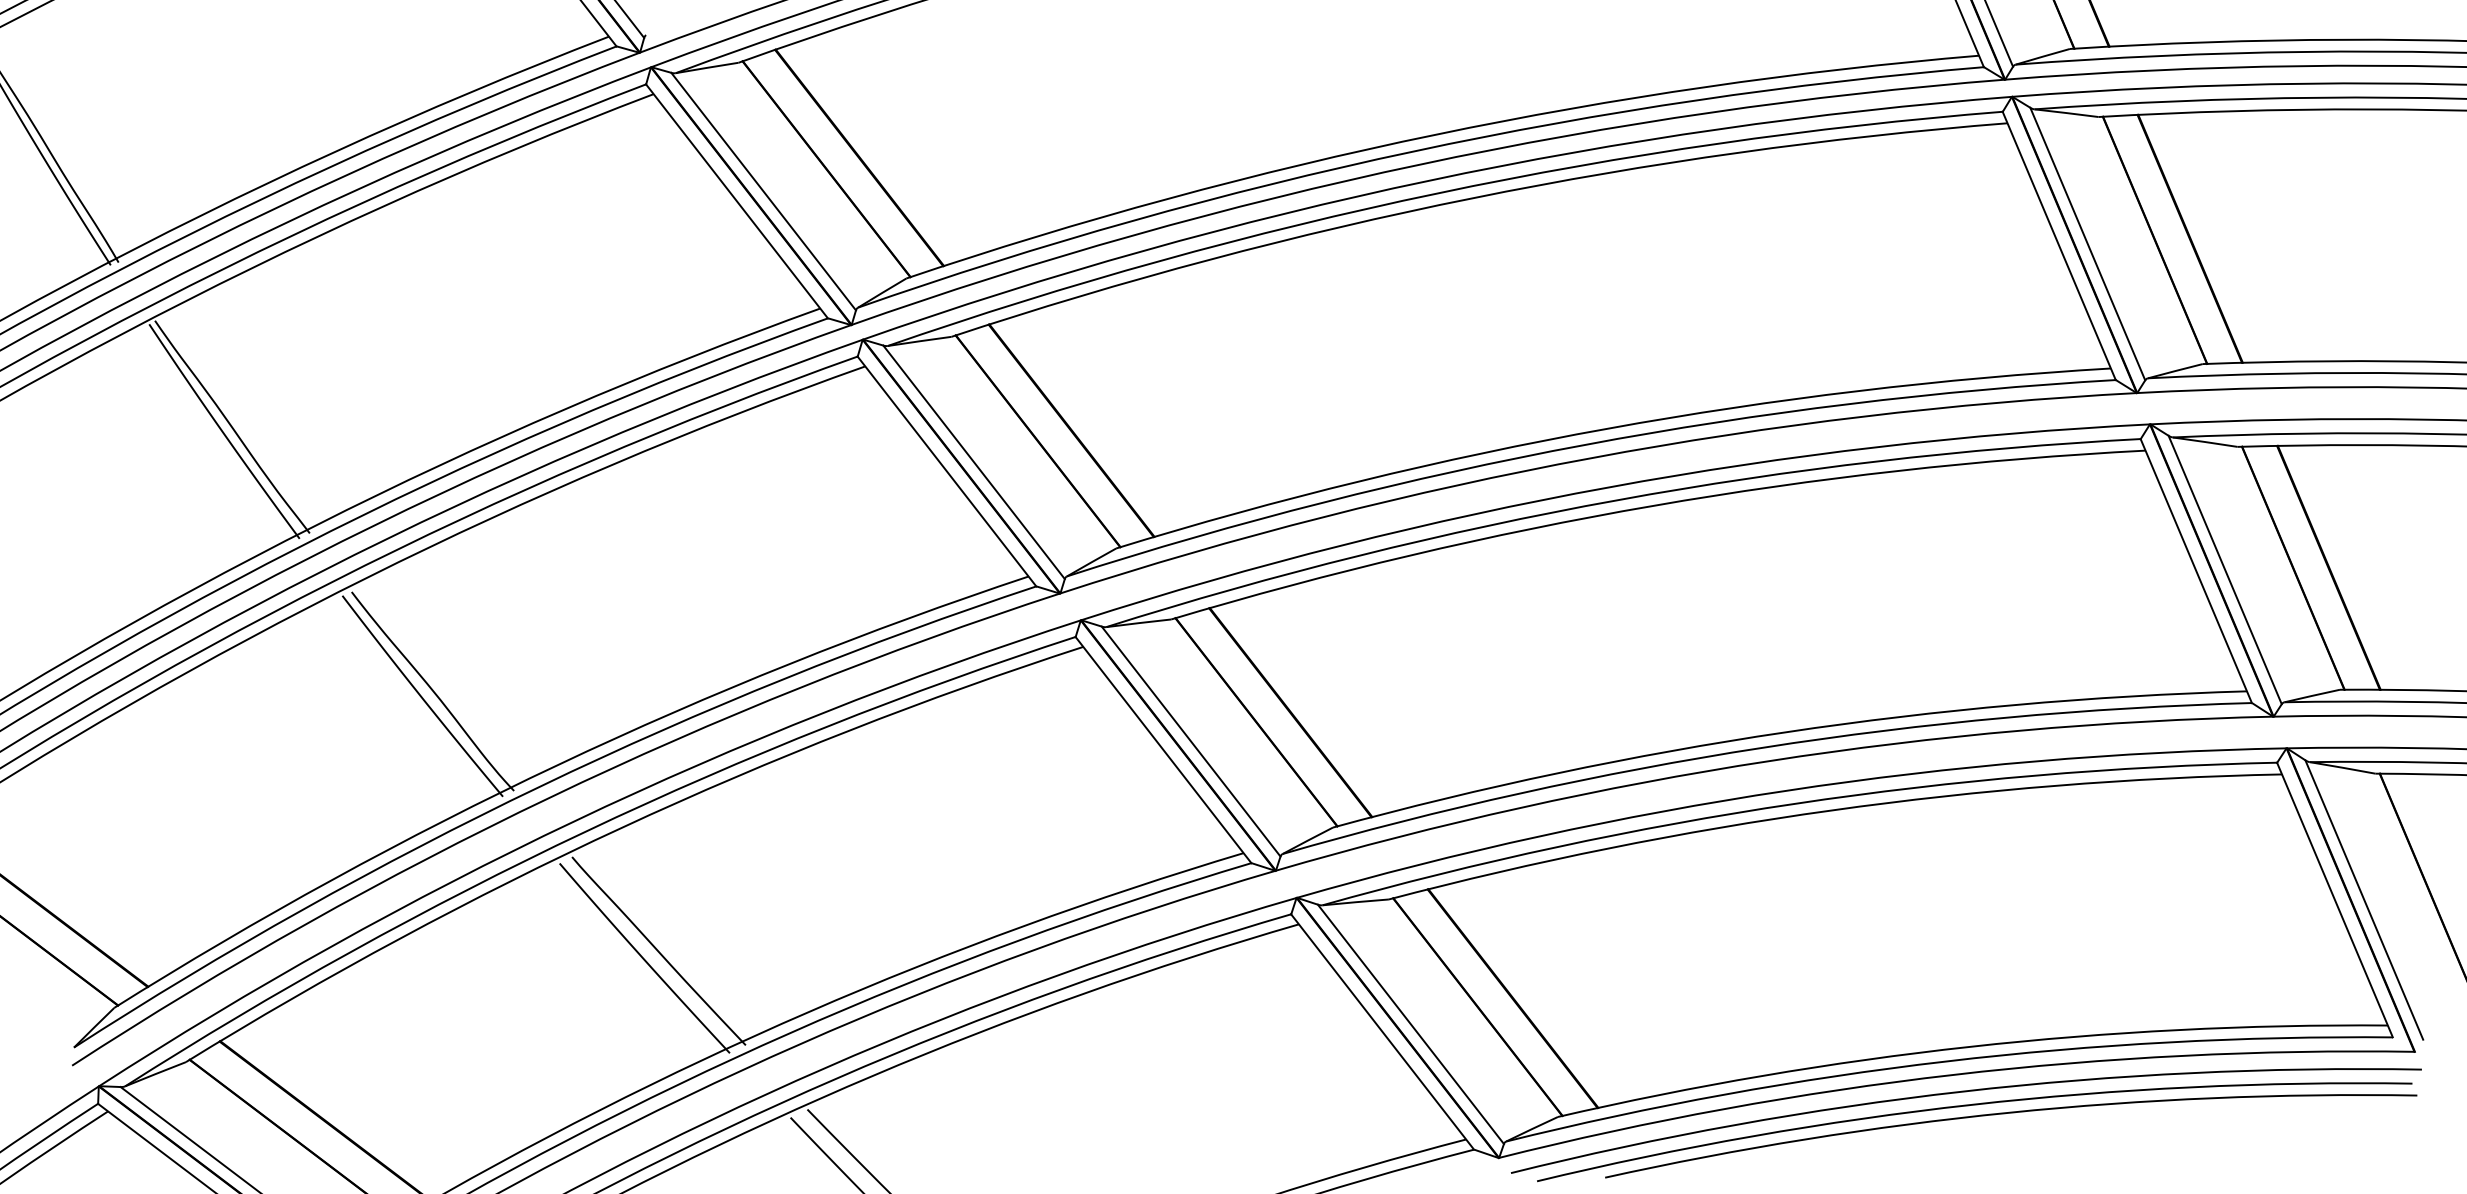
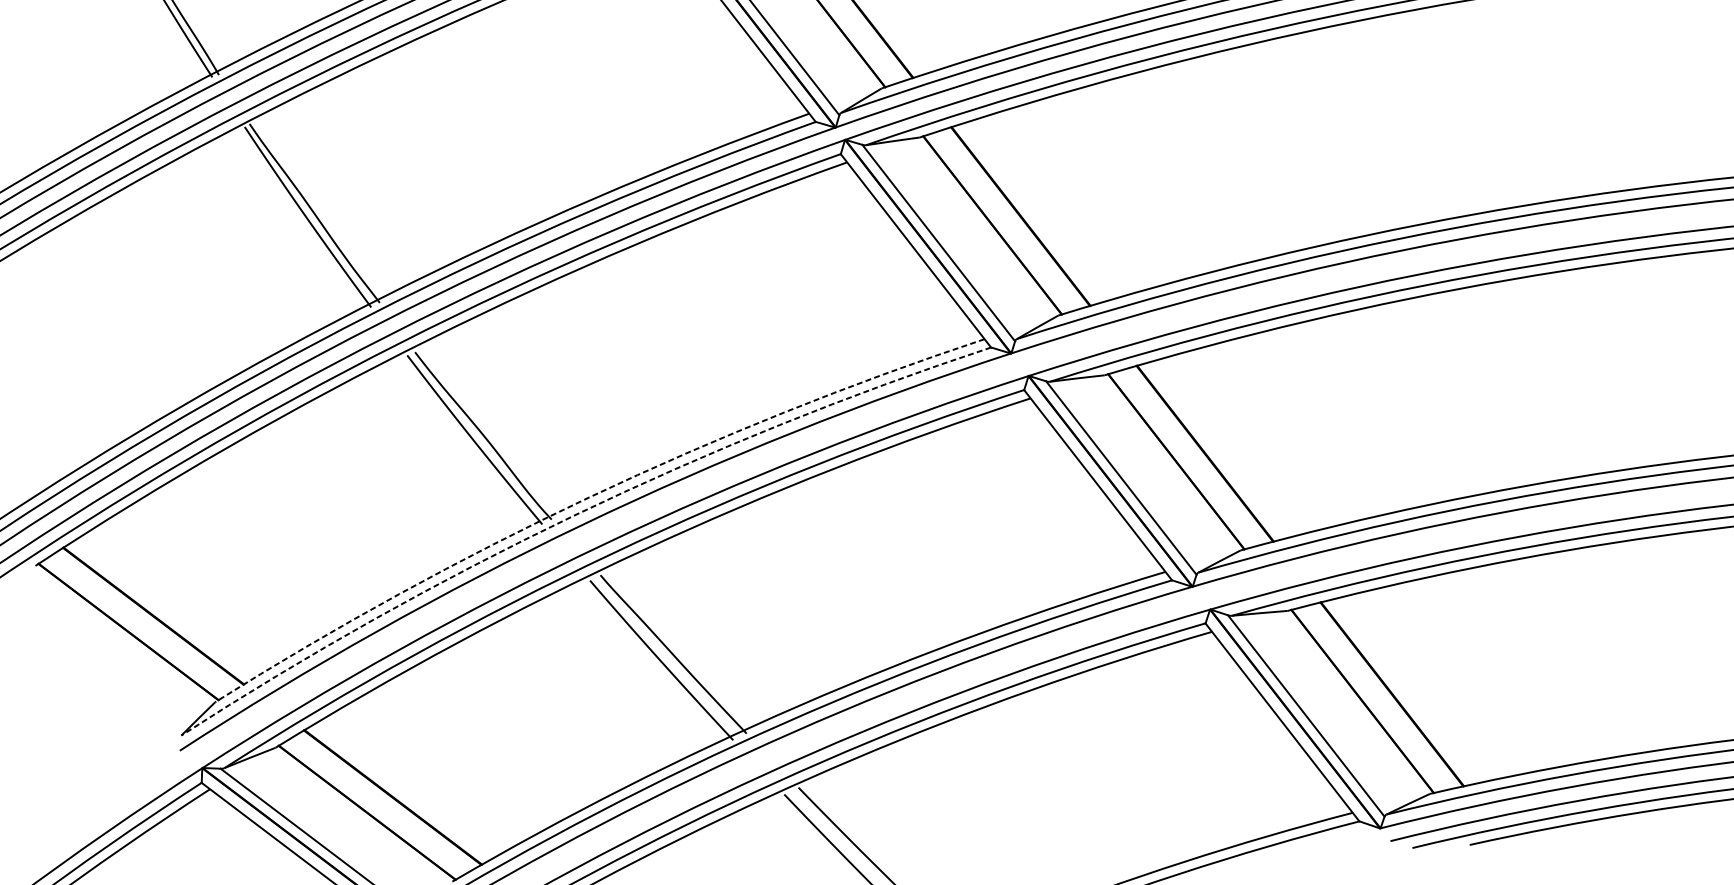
arc: (558, 764) -> (589, 497), solid -> dashed
arc: (540, 786) -> (573, 515), solid -> dashed

